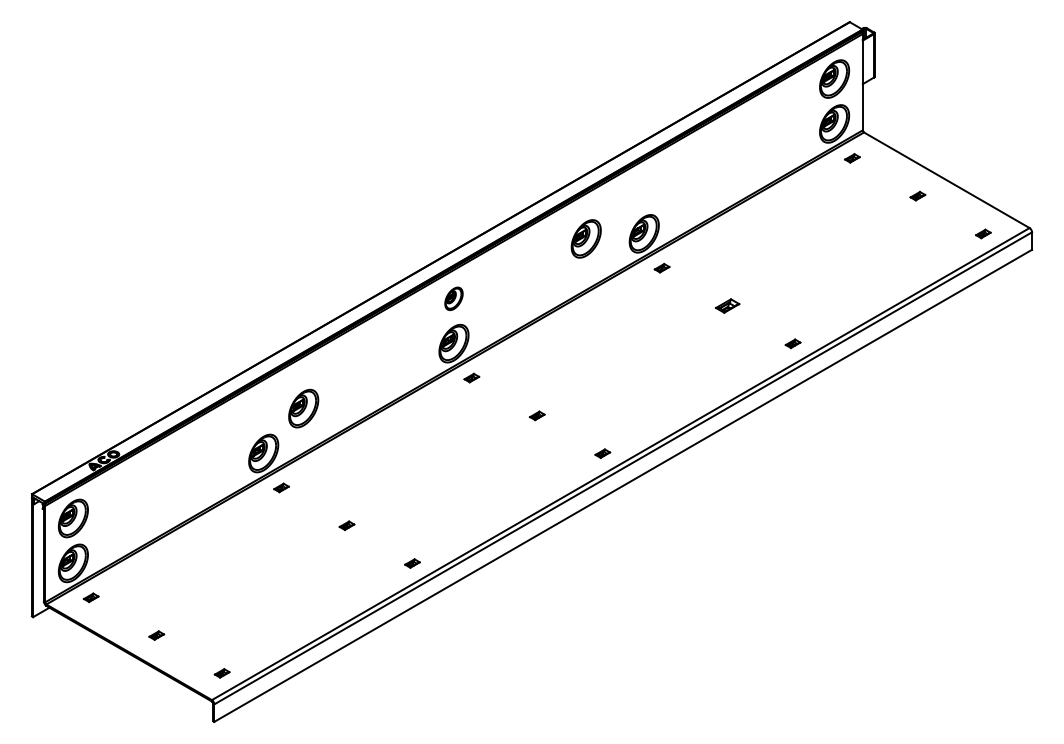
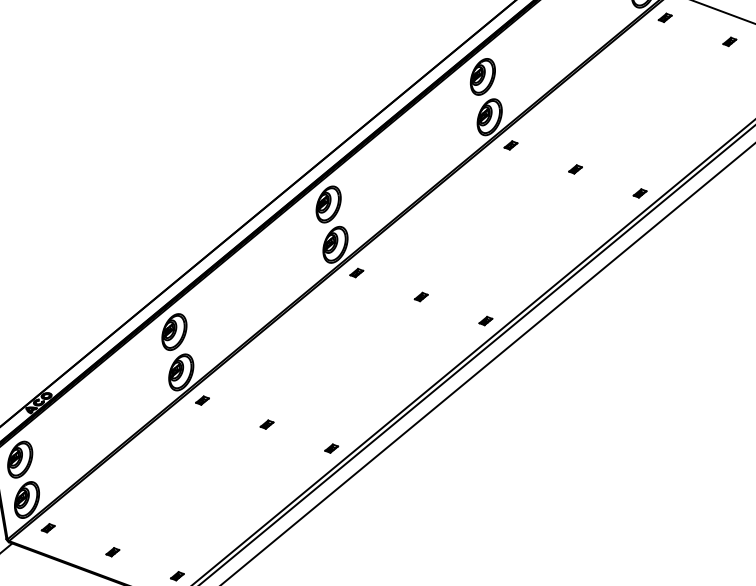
part: (585, 238) -> (482, 76), moved
part: (453, 298) -> (328, 204), size x1.67
part: (727, 305) -> (575, 169), size x0.62
part: (303, 408) -> (174, 332), moved

